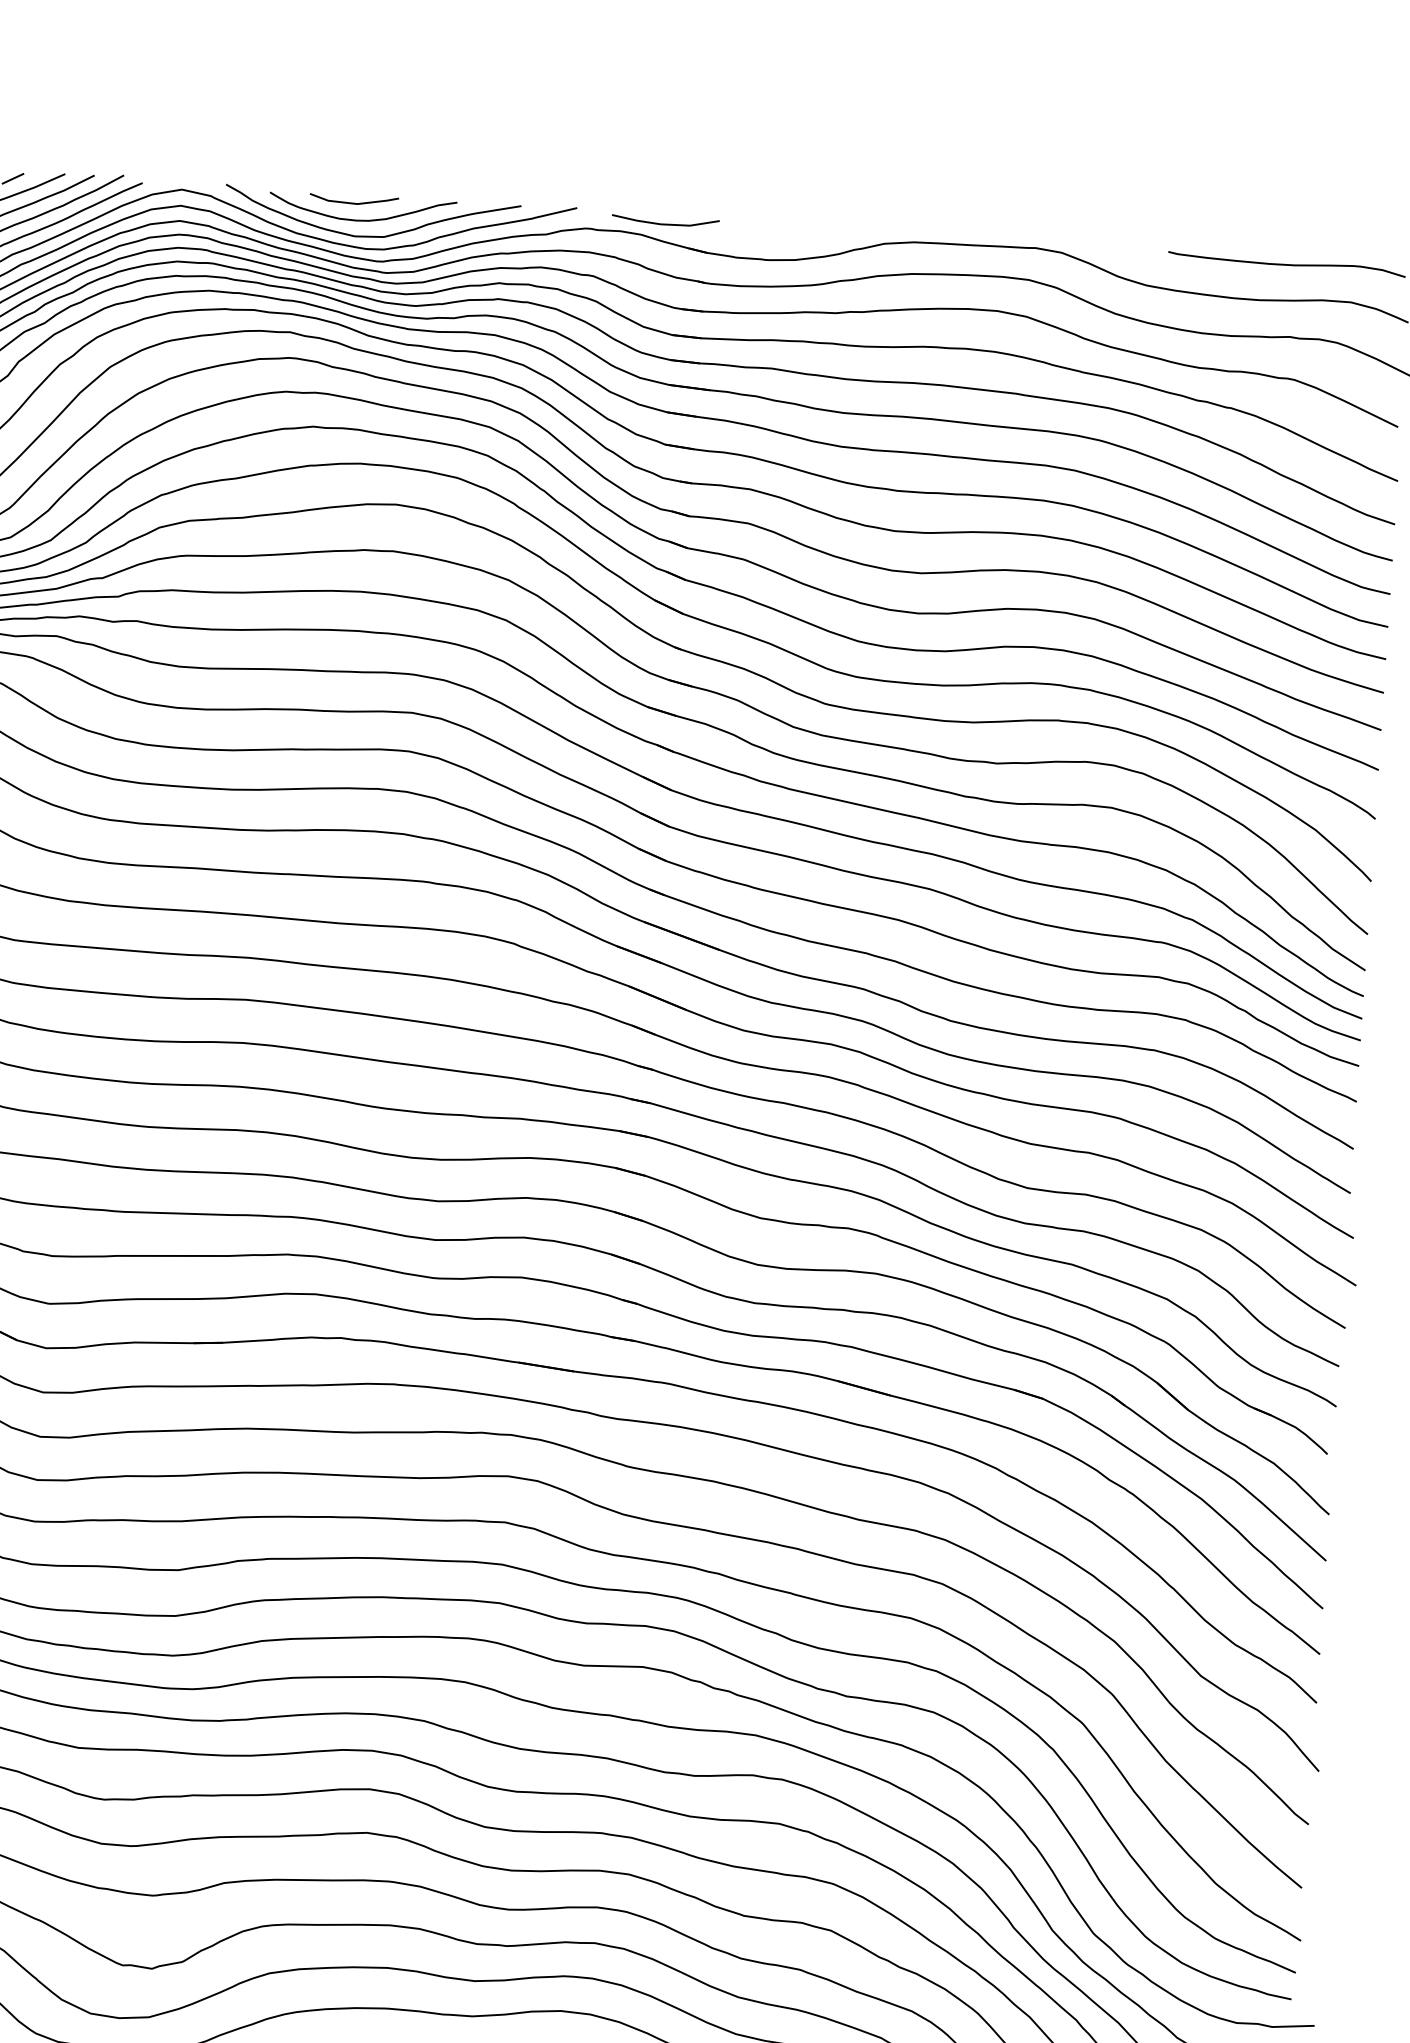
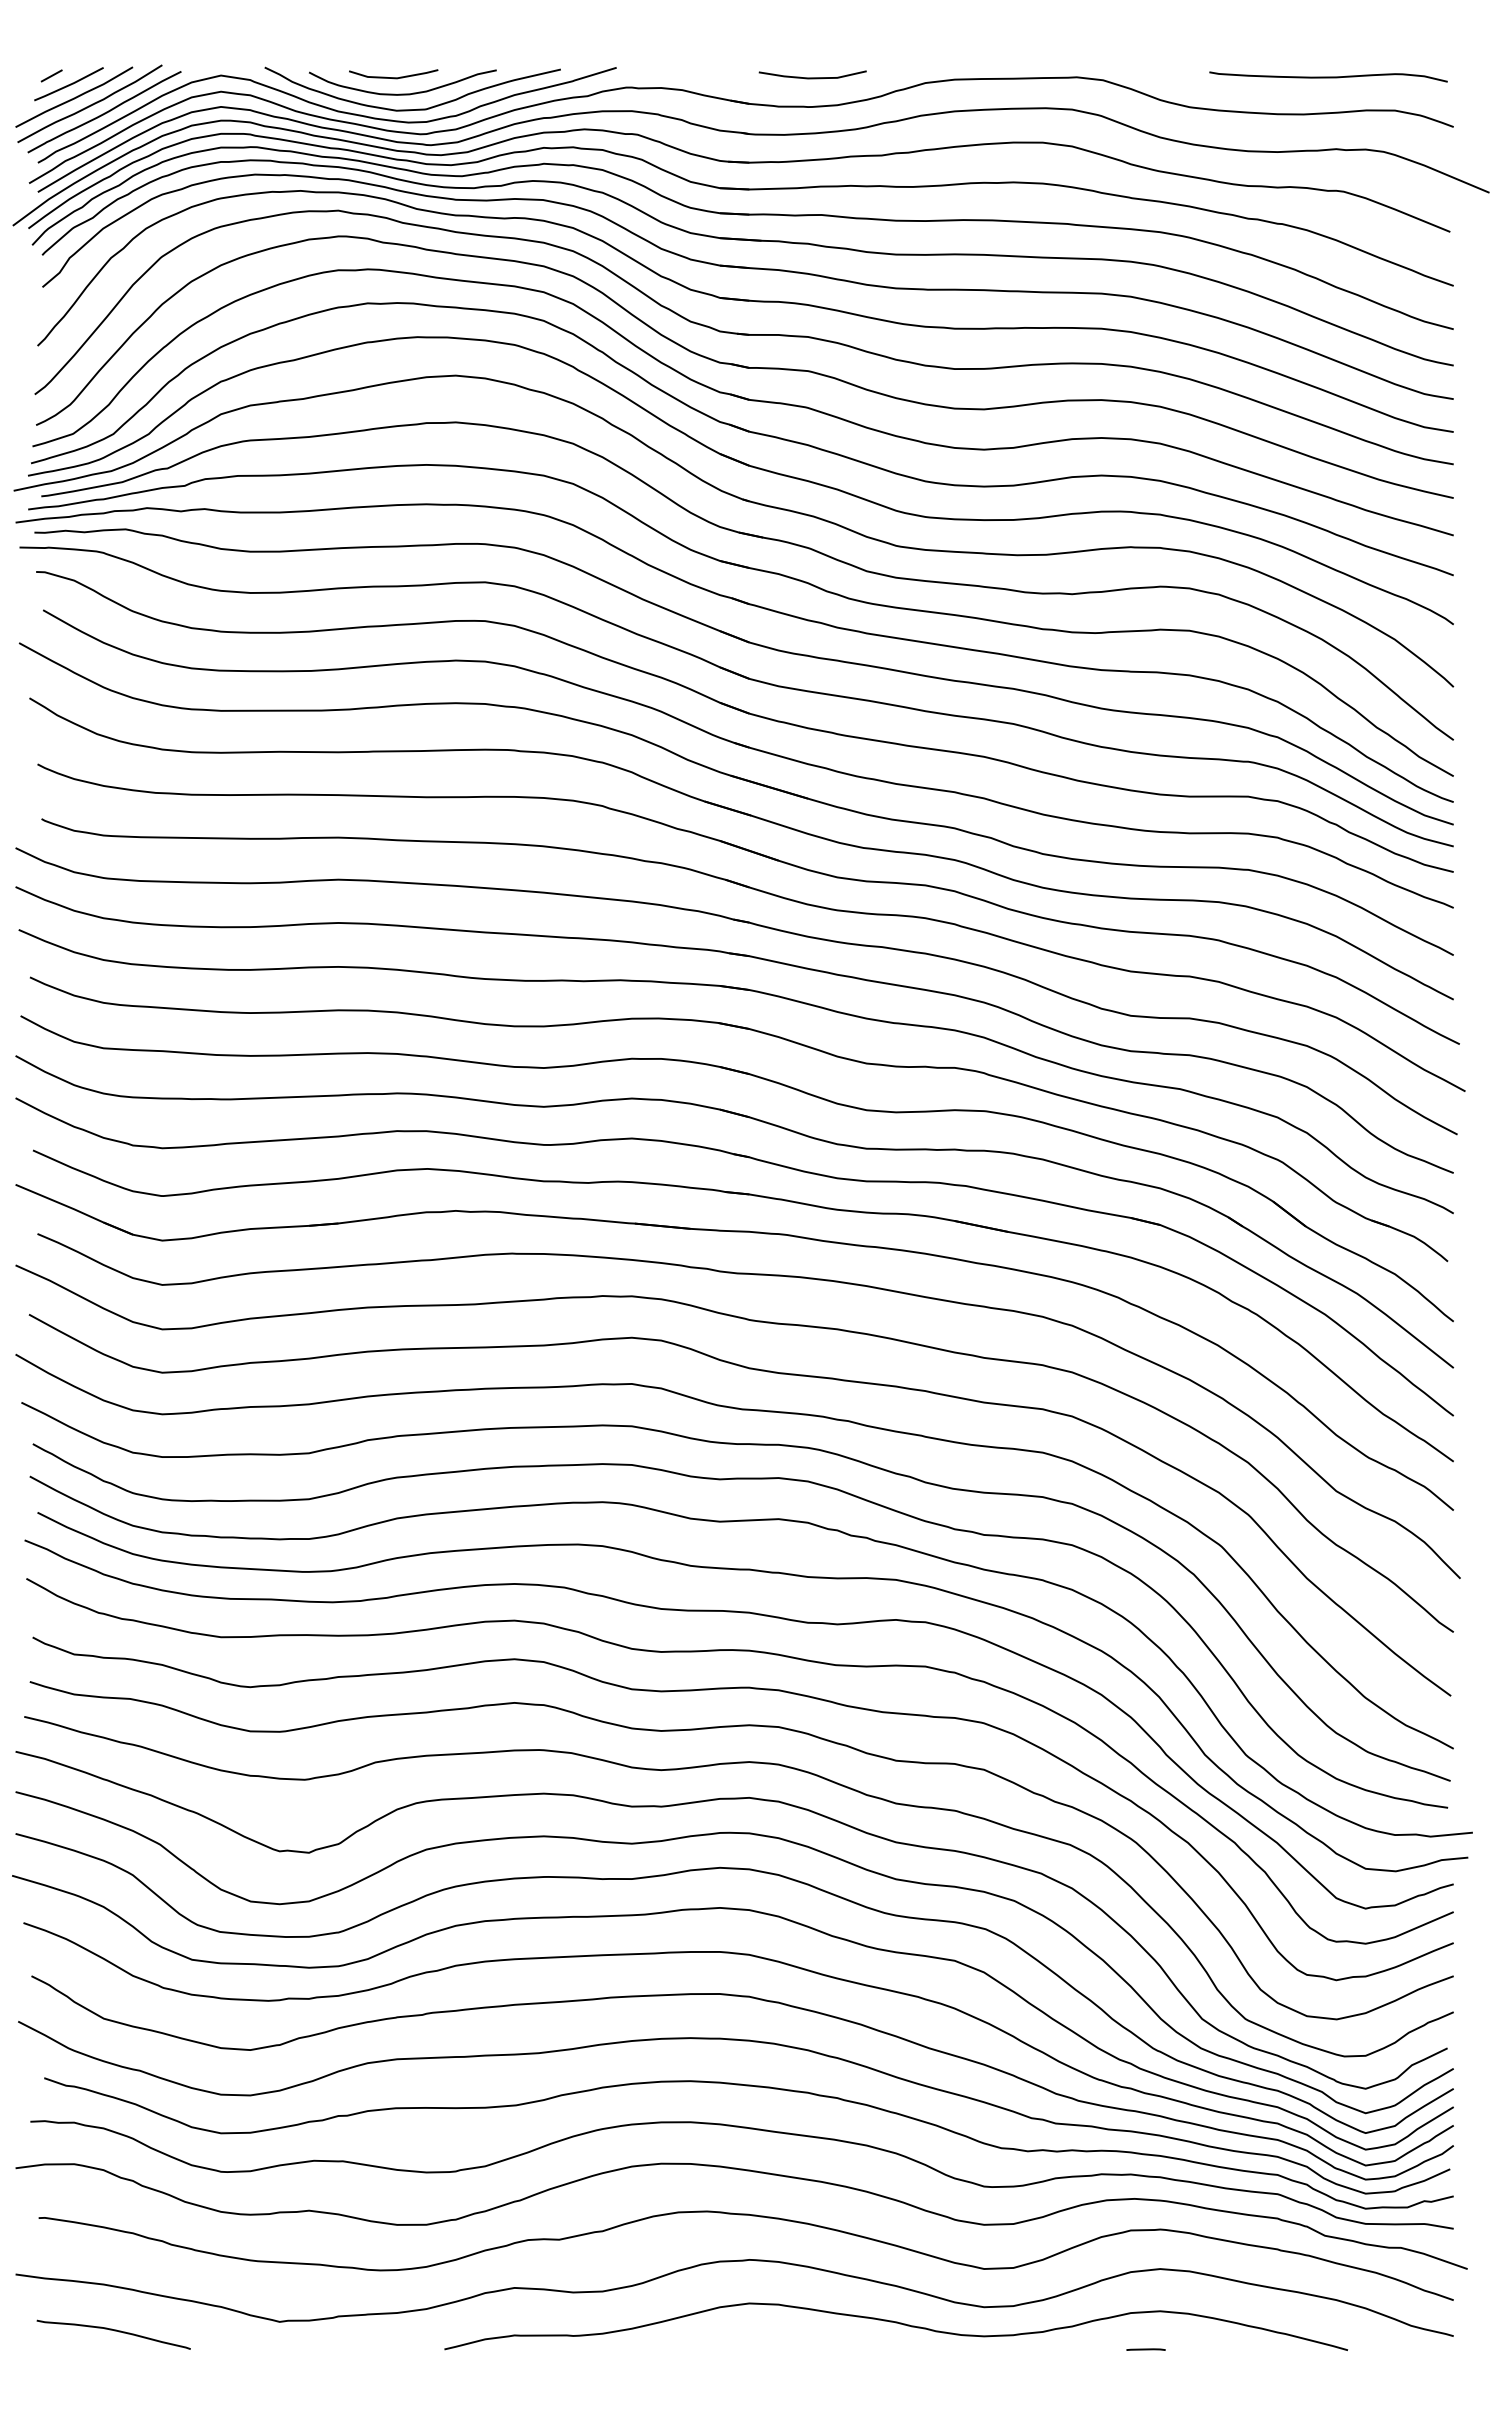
line: (665, 223) -> (812, 77), moved

